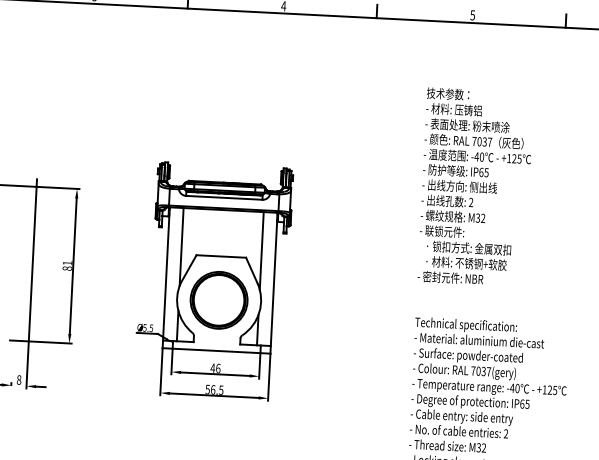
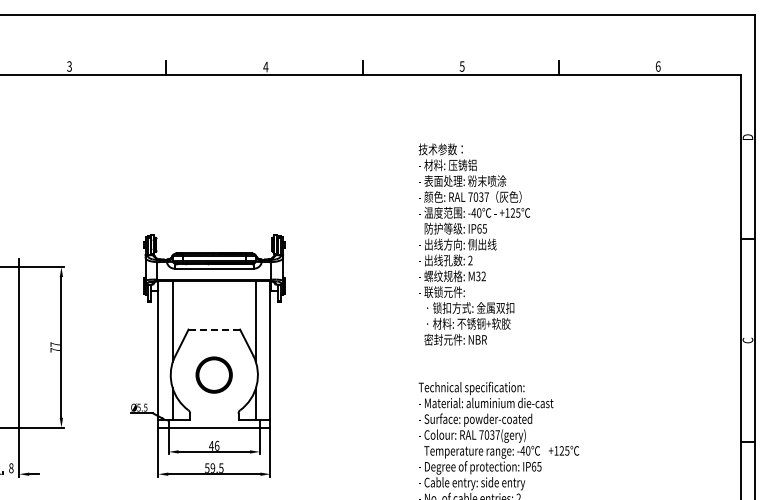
line: (221, 256) -> (214, 329), solid -> dashed
text: (66, 265) -> (54, 347), 81 -> 77
part: (218, 299) -> (213, 374), size x0.6
text: (212, 389) -> (212, 467), 56.5 -> 59.5

